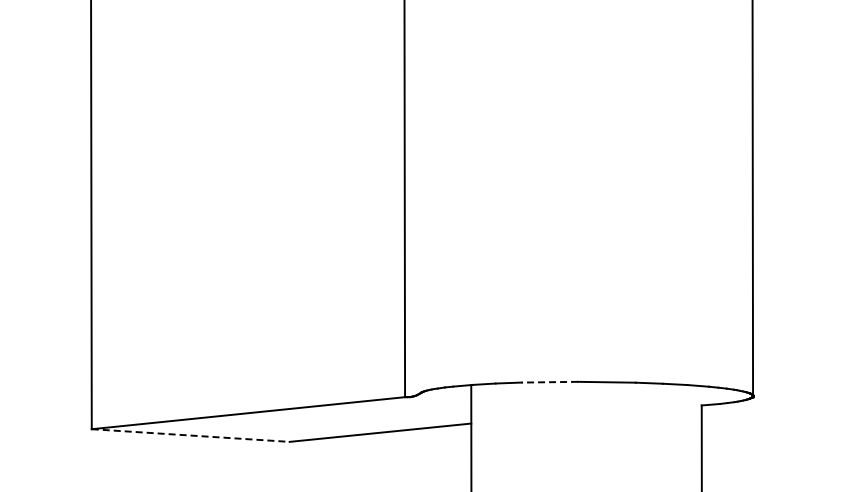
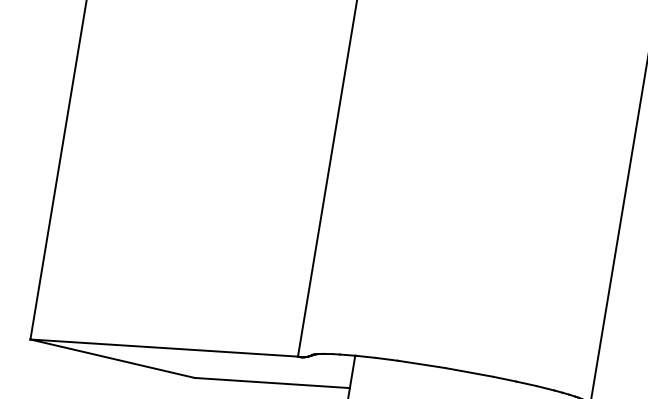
line: (549, 382) -> (421, 364), dashed -> solid
line: (191, 435) -> (113, 358), dashed -> solid

